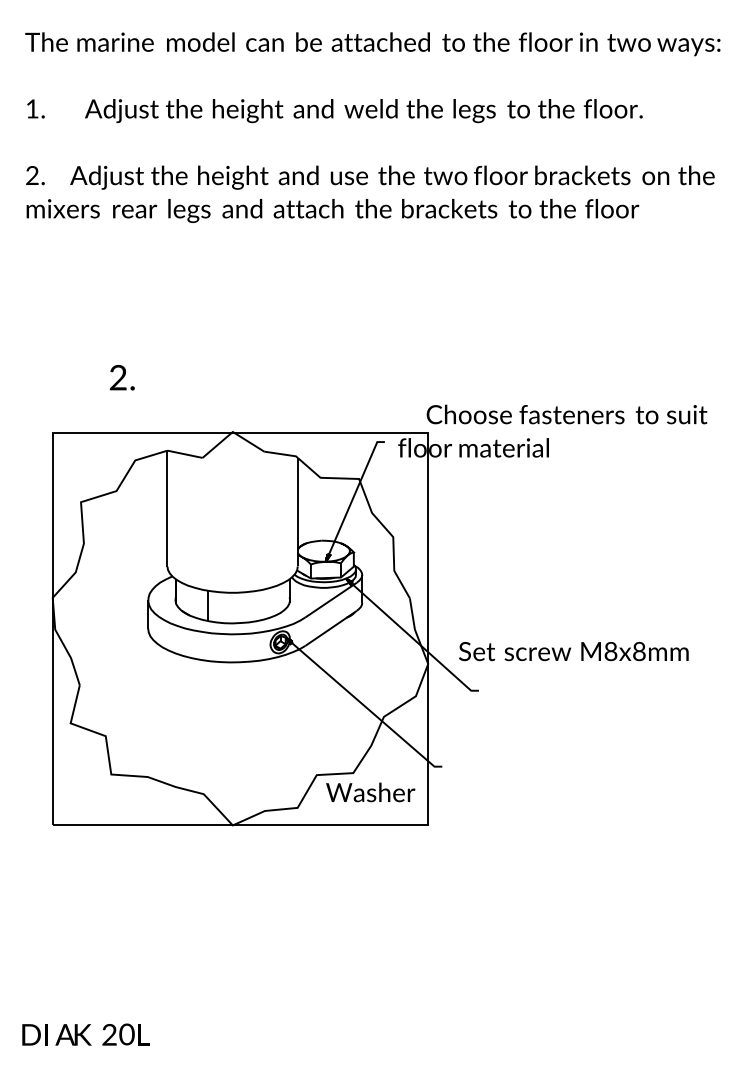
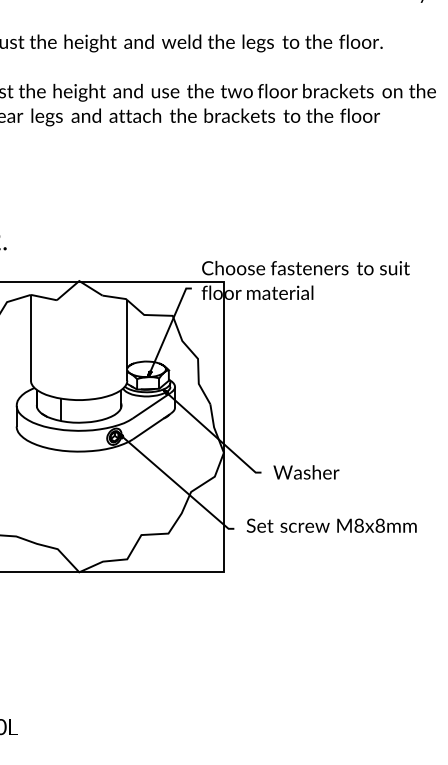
text: (566, 414) -> (305, 268), moved
text: (573, 651) -> (331, 525), moved
text: (370, 792) -> (306, 472), moved

